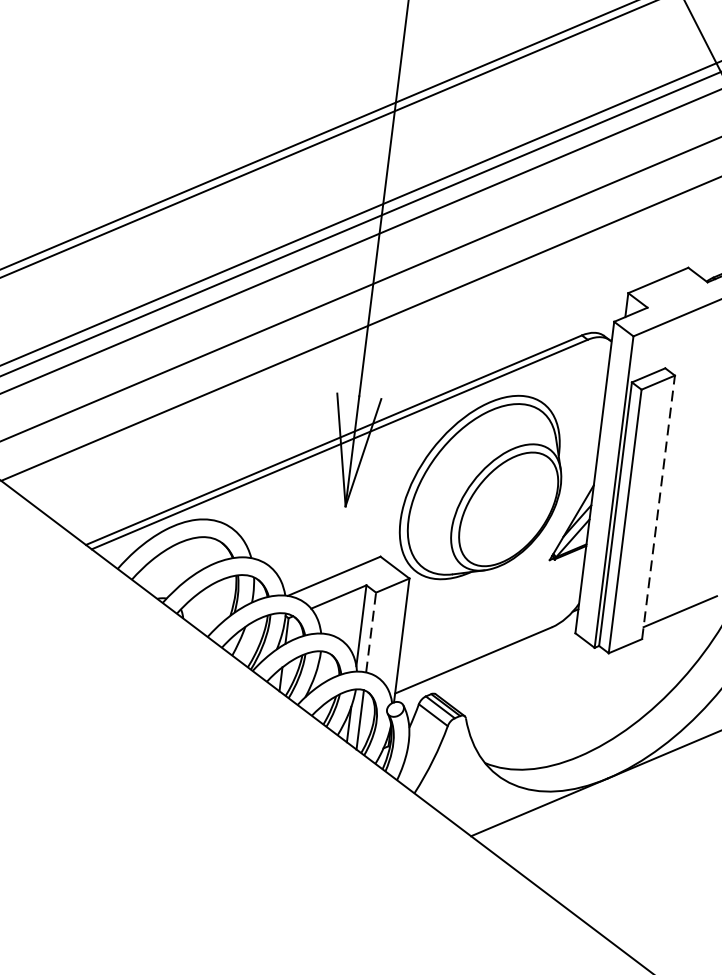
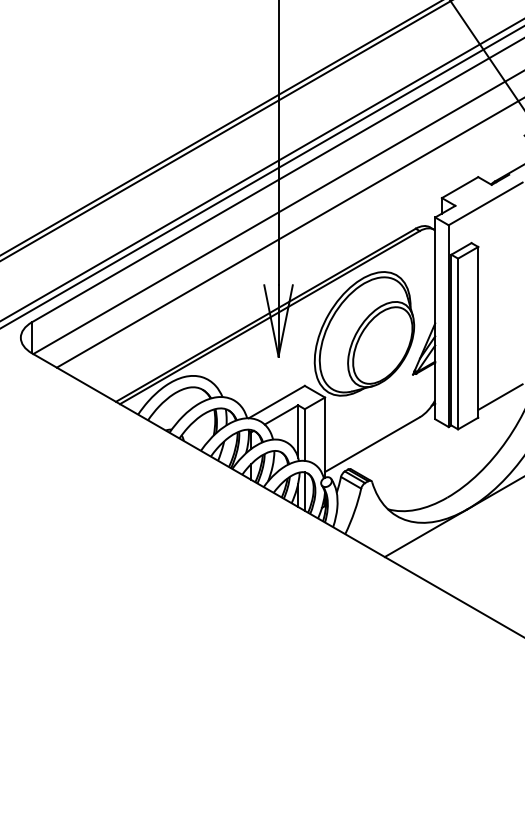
line: (659, 506) -> (478, 331), dashed -> solid
line: (370, 633) -> (304, 435), dashed -> solid

